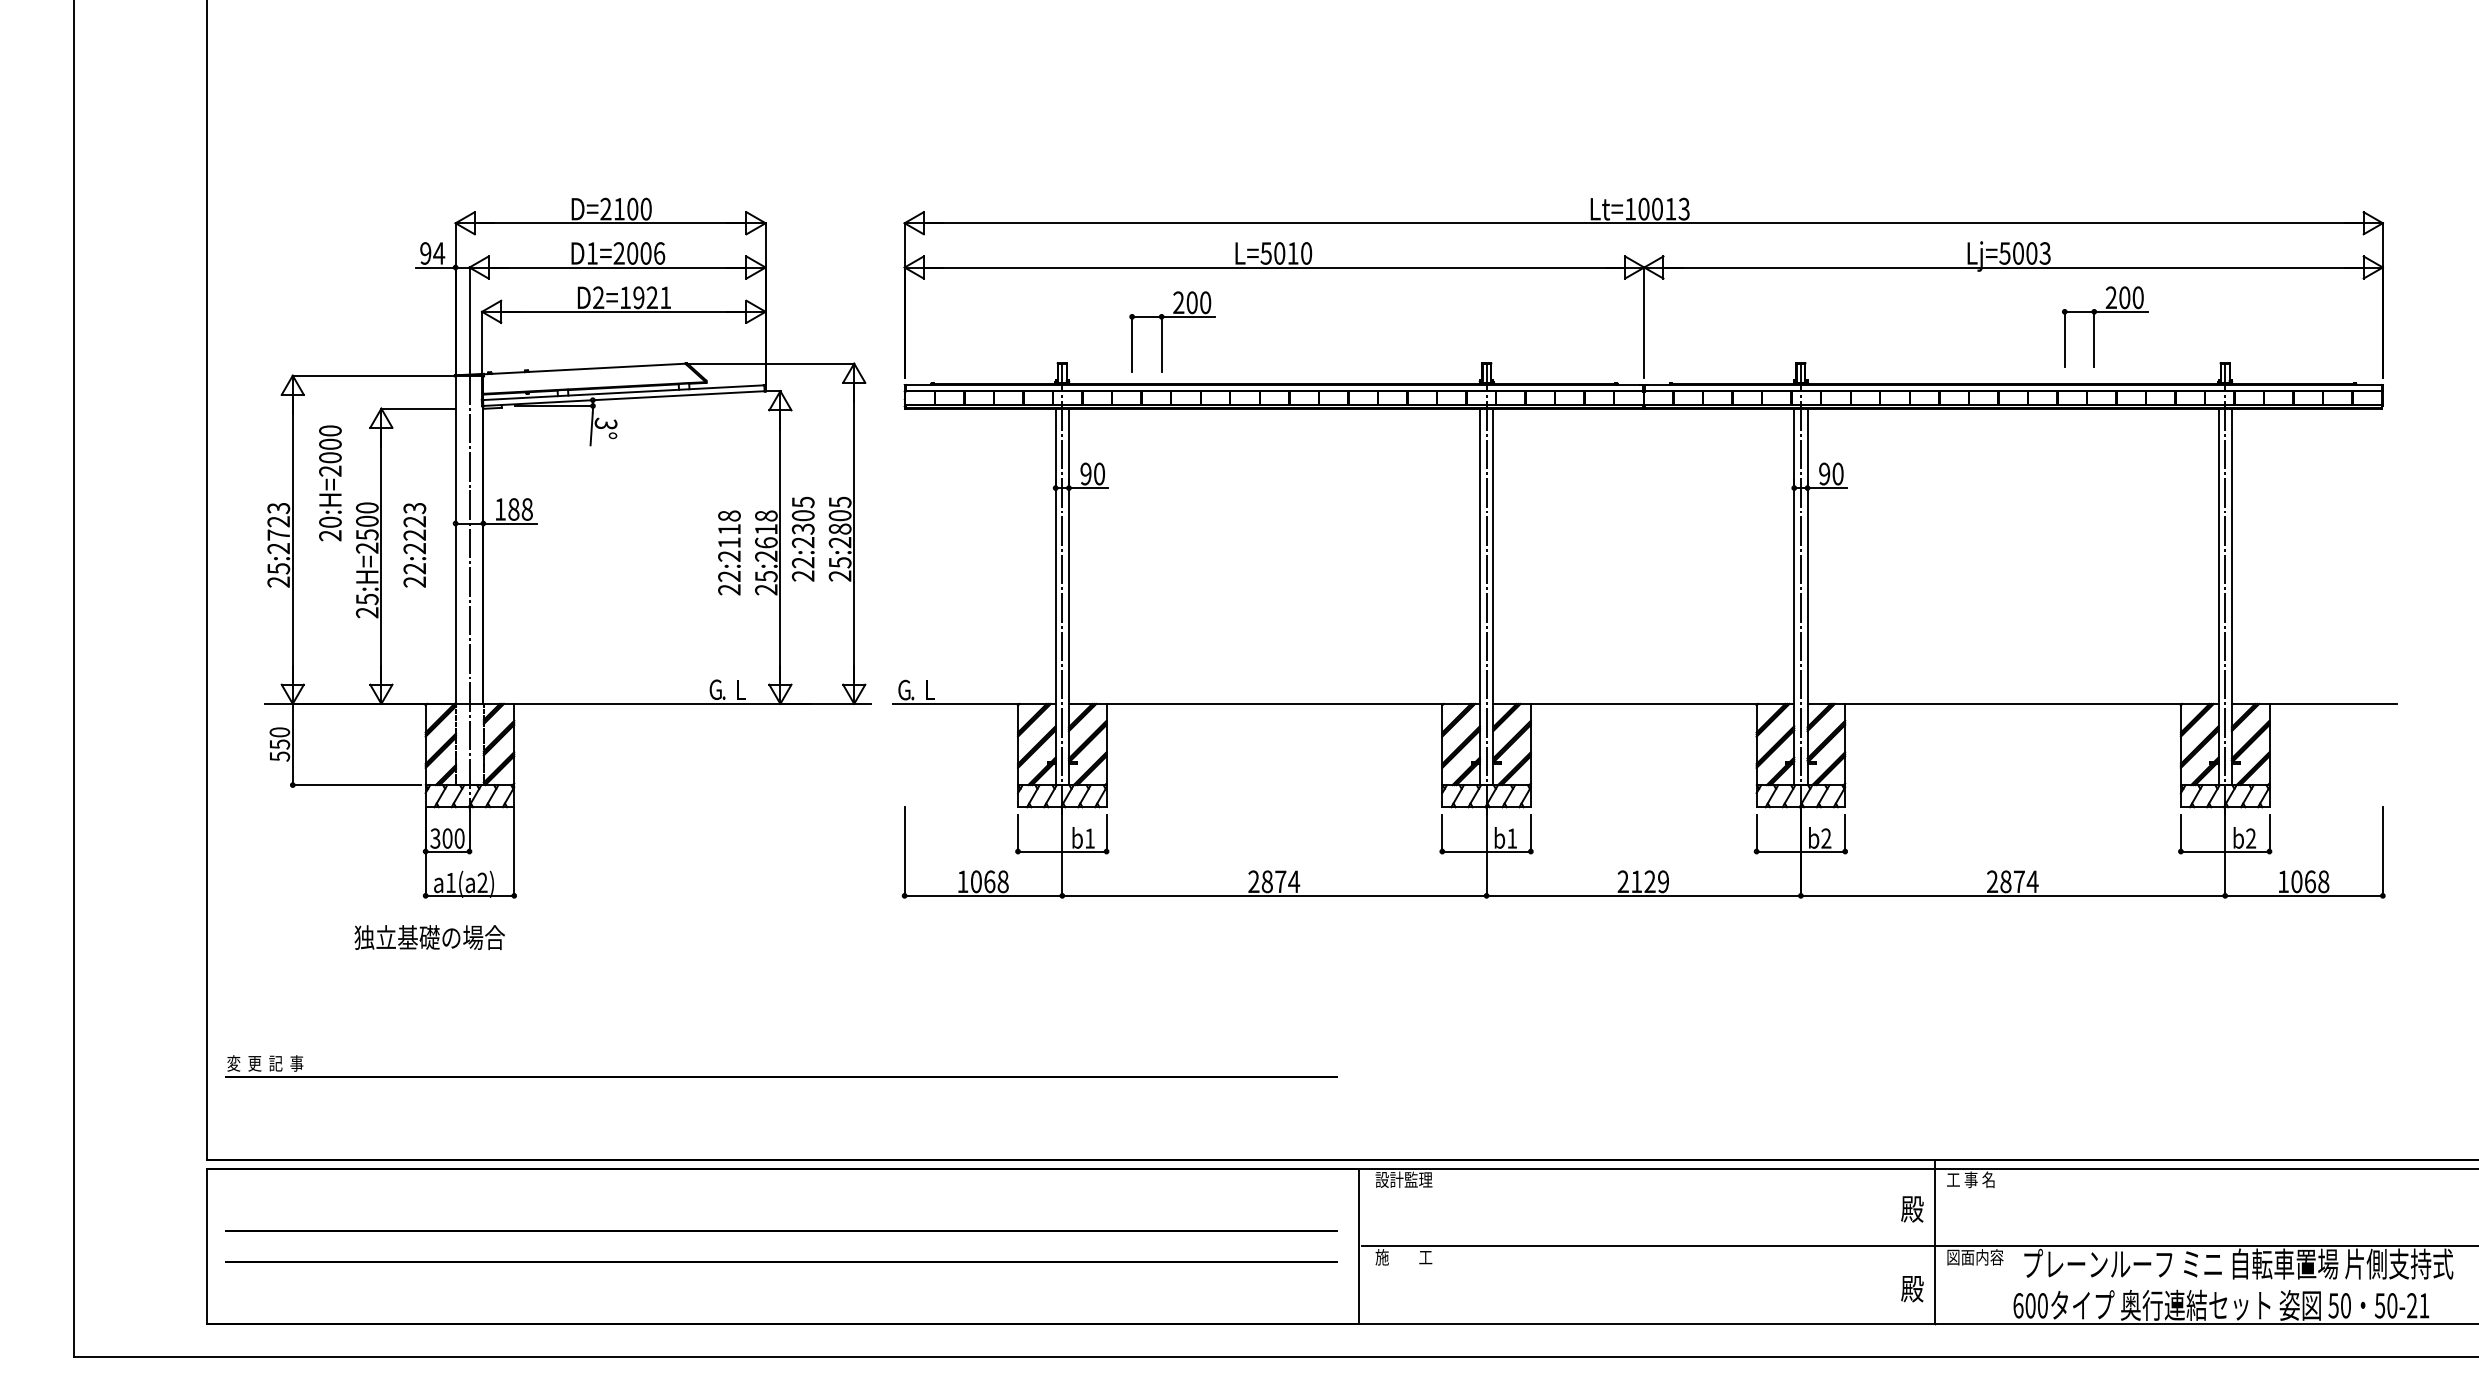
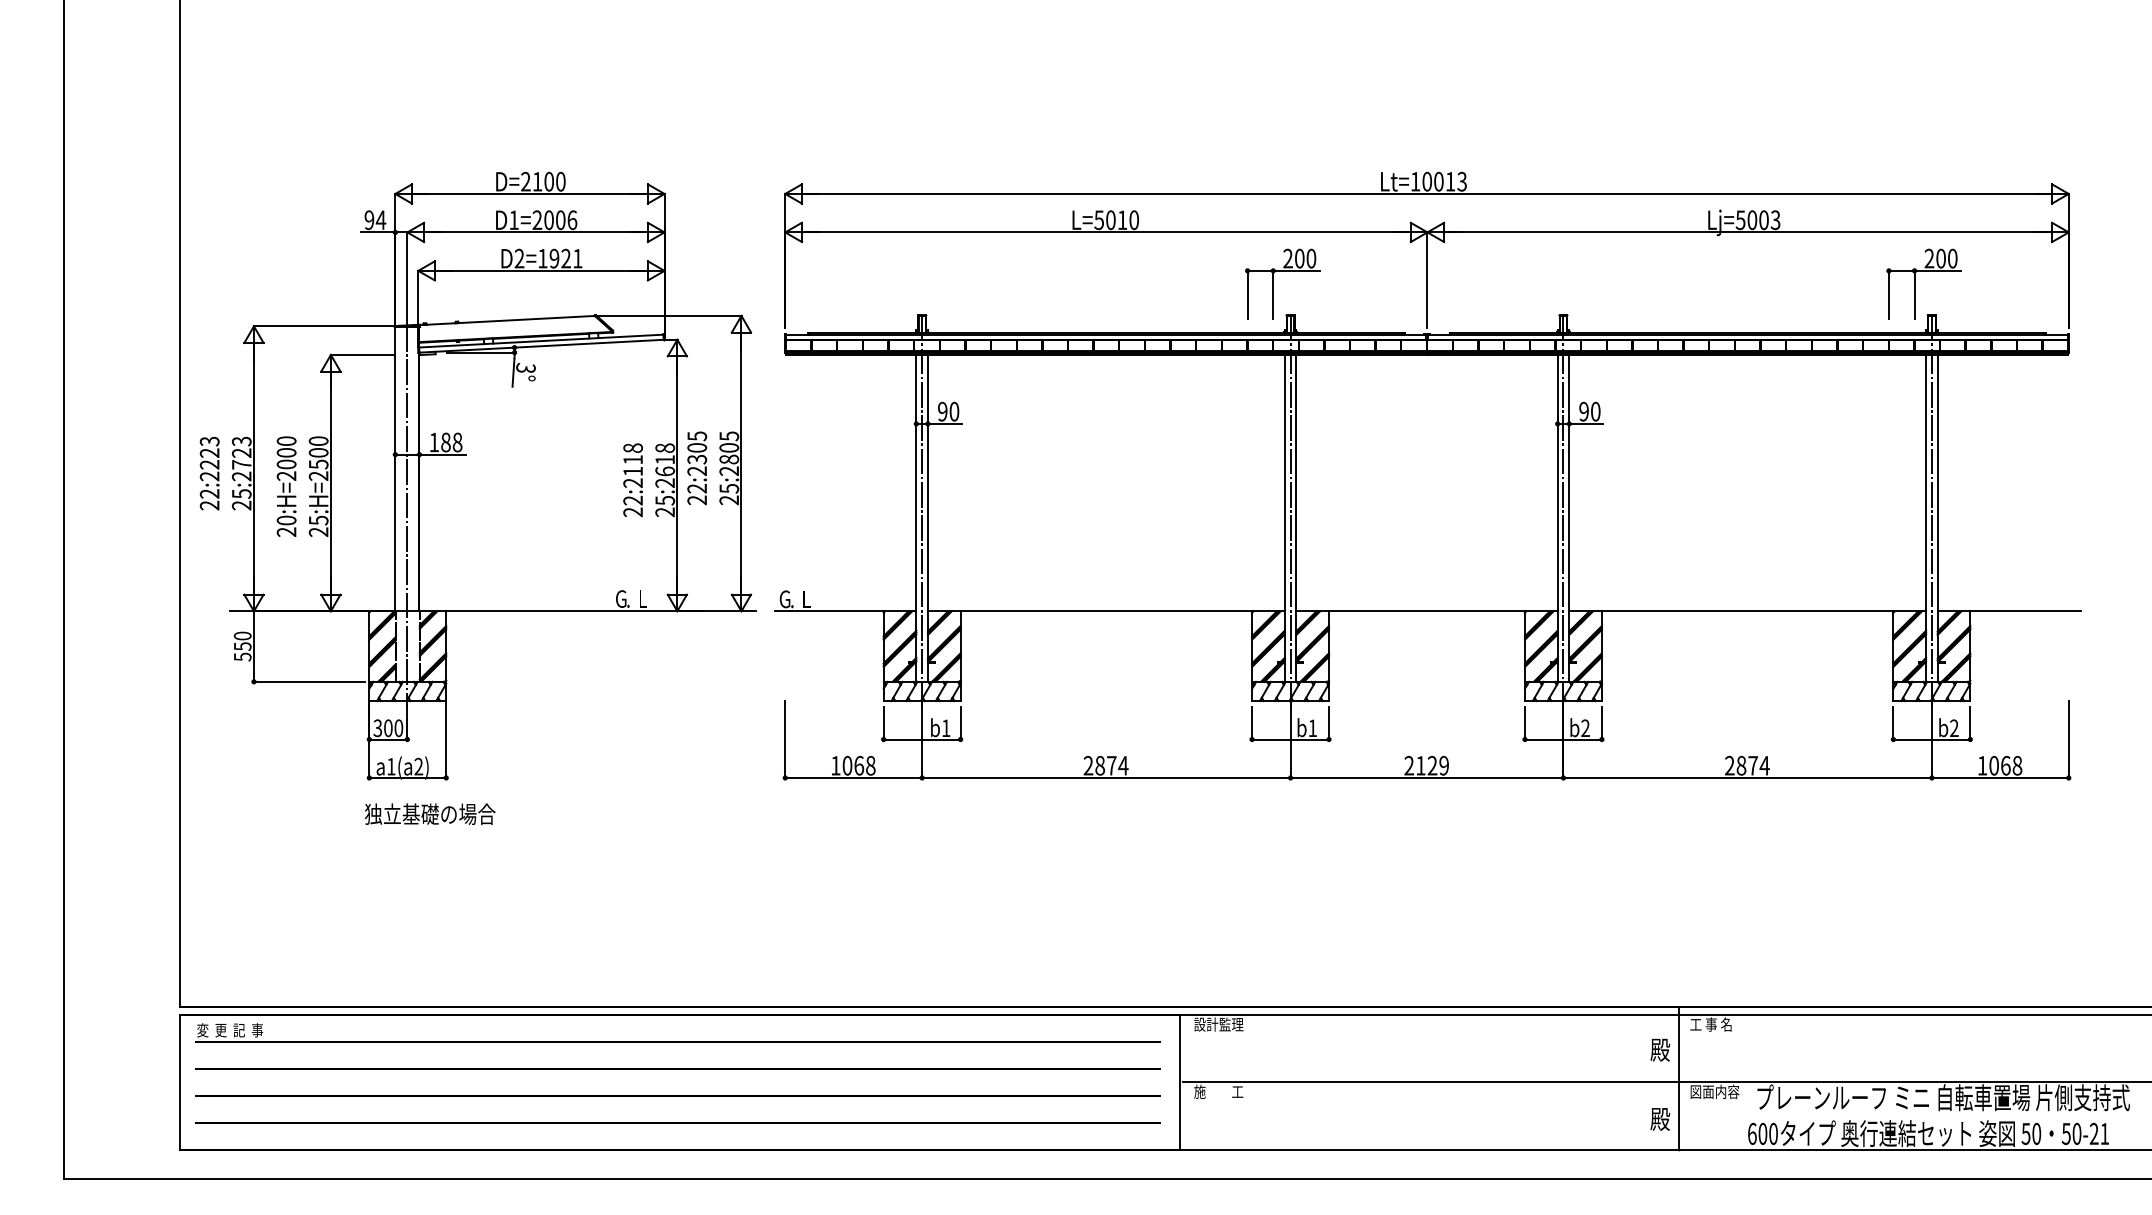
part: (2094, 326) -> (1914, 283), moved
part: (1162, 331) -> (1273, 283), moved
text: (330, 483) -> (286, 486), moved
text: (414, 545) -> (209, 473), moved
text: (429, 937) -> (429, 814), moved
part: (781, 1076) -> (678, 1041), moved
line: (781, 1292) -> (678, 1122), added

